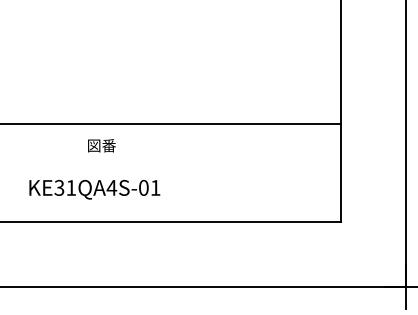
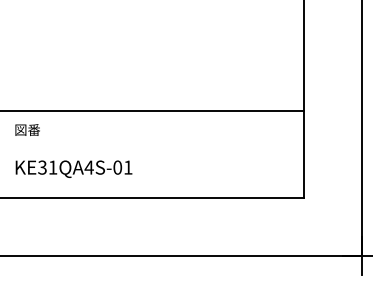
text: (101, 145) -> (27, 129), moved
text: (94, 189) -> (73, 169), moved

